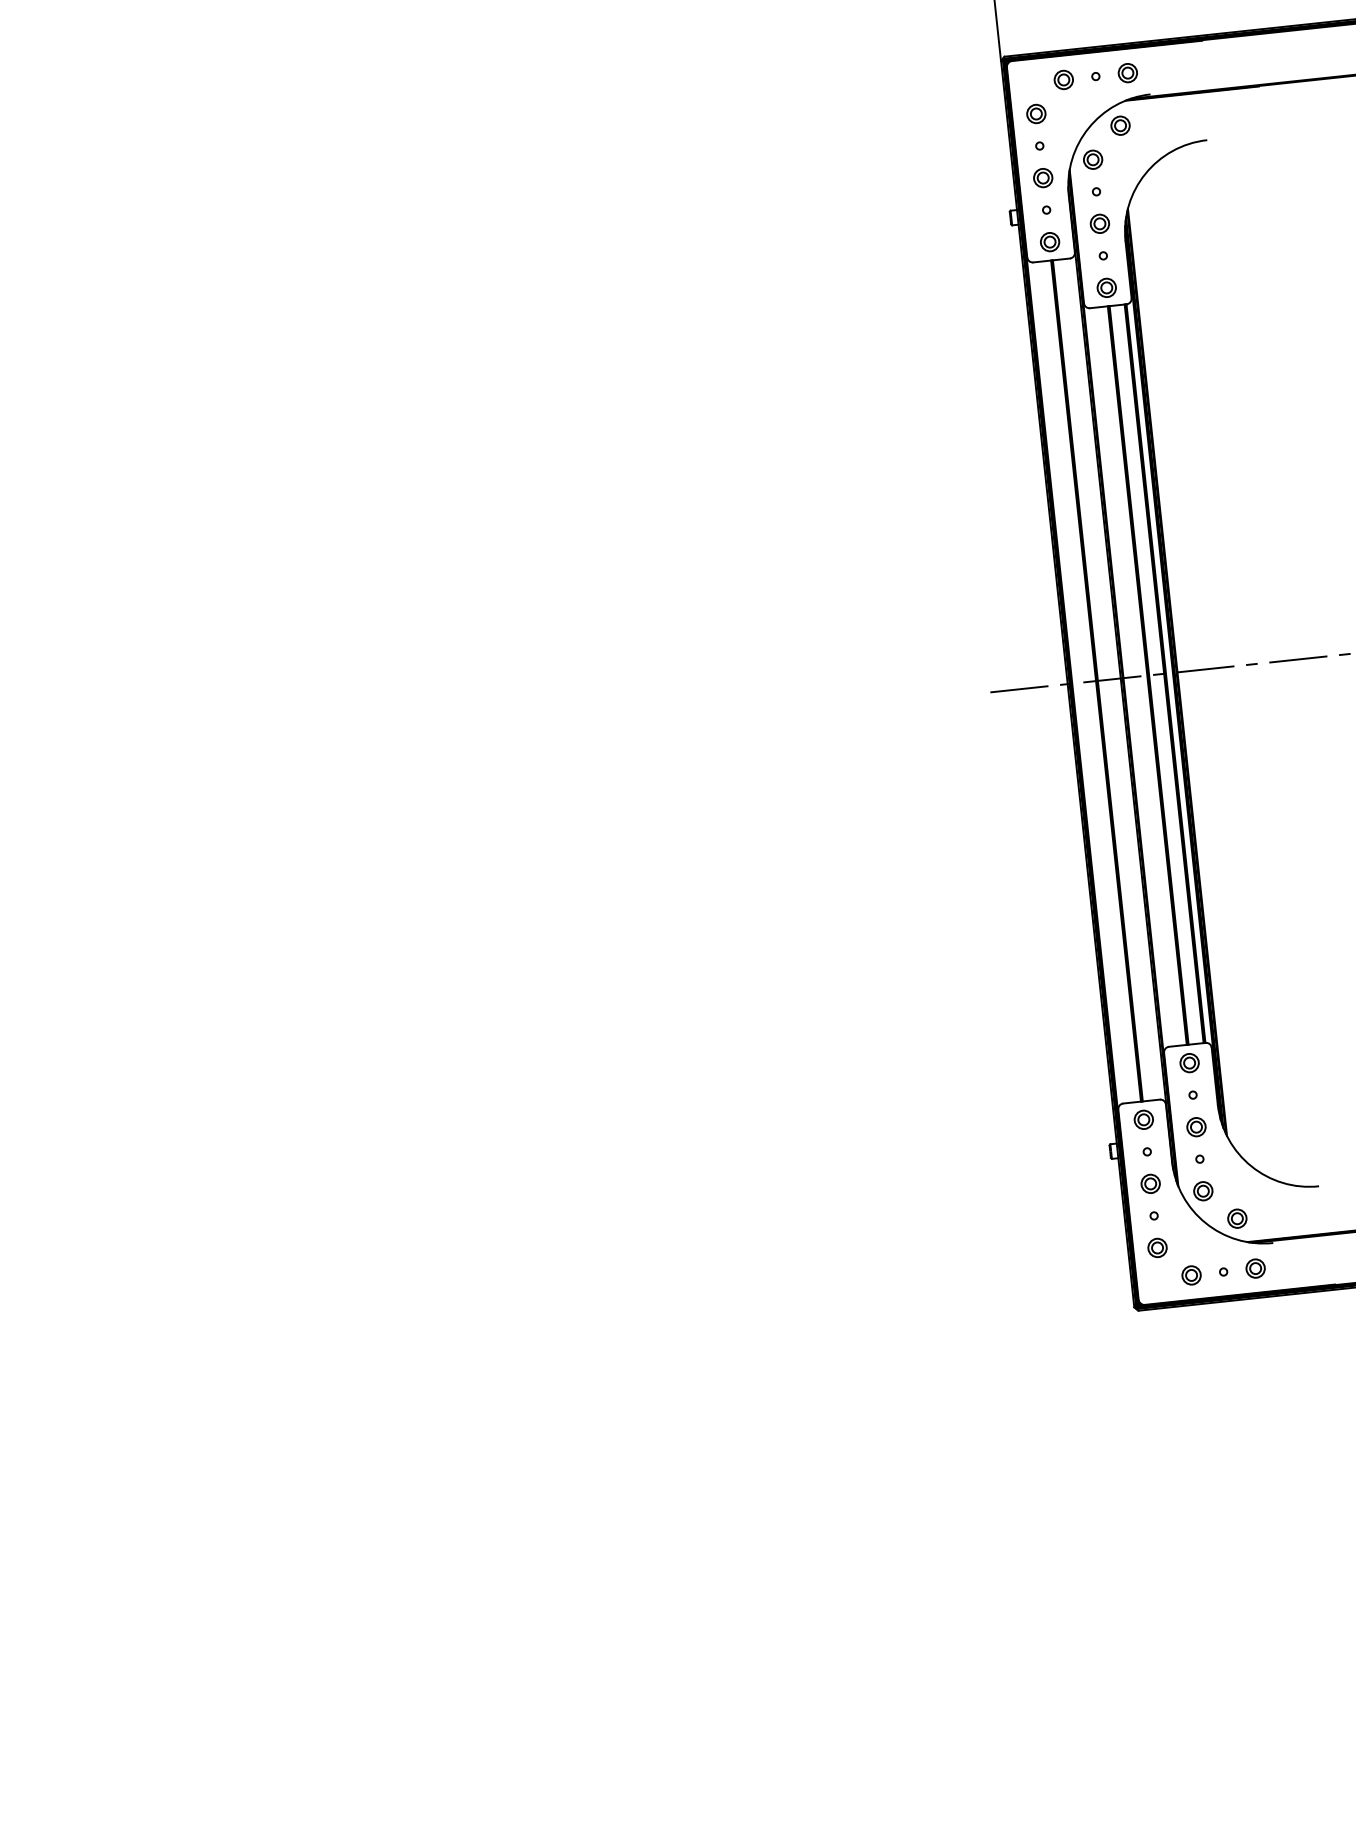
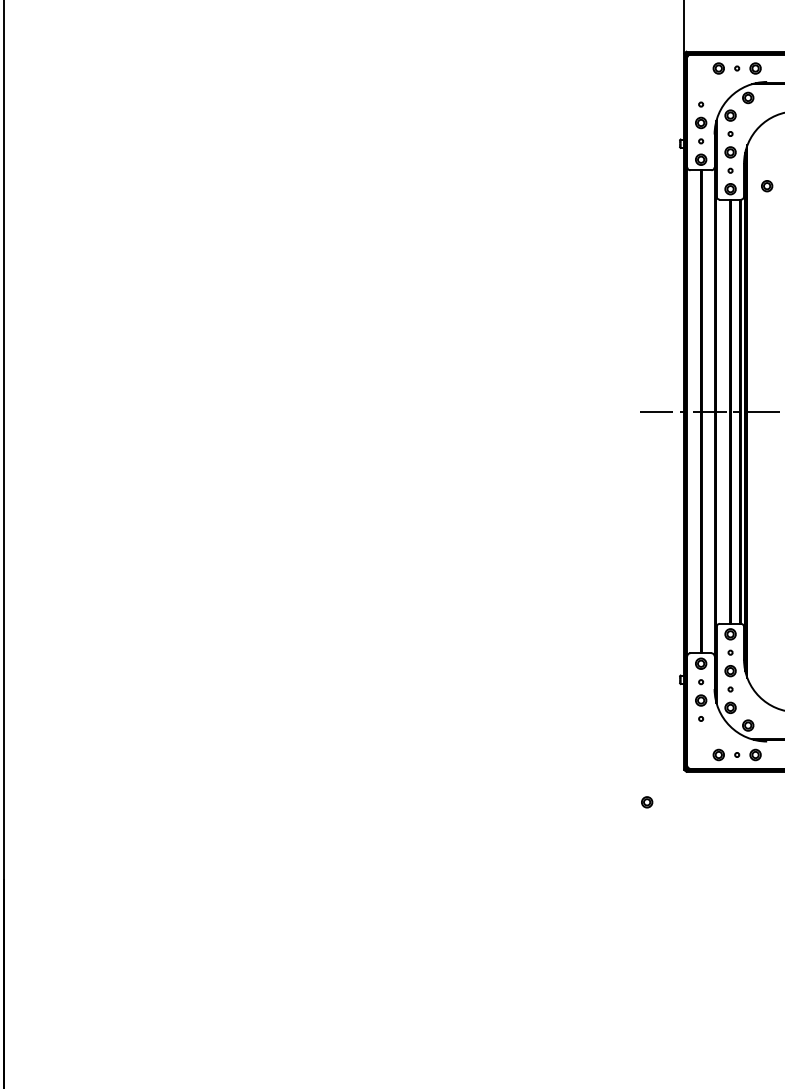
part: (1037, 114) -> (767, 186), moved
part: (1158, 1248) -> (647, 802), moved

